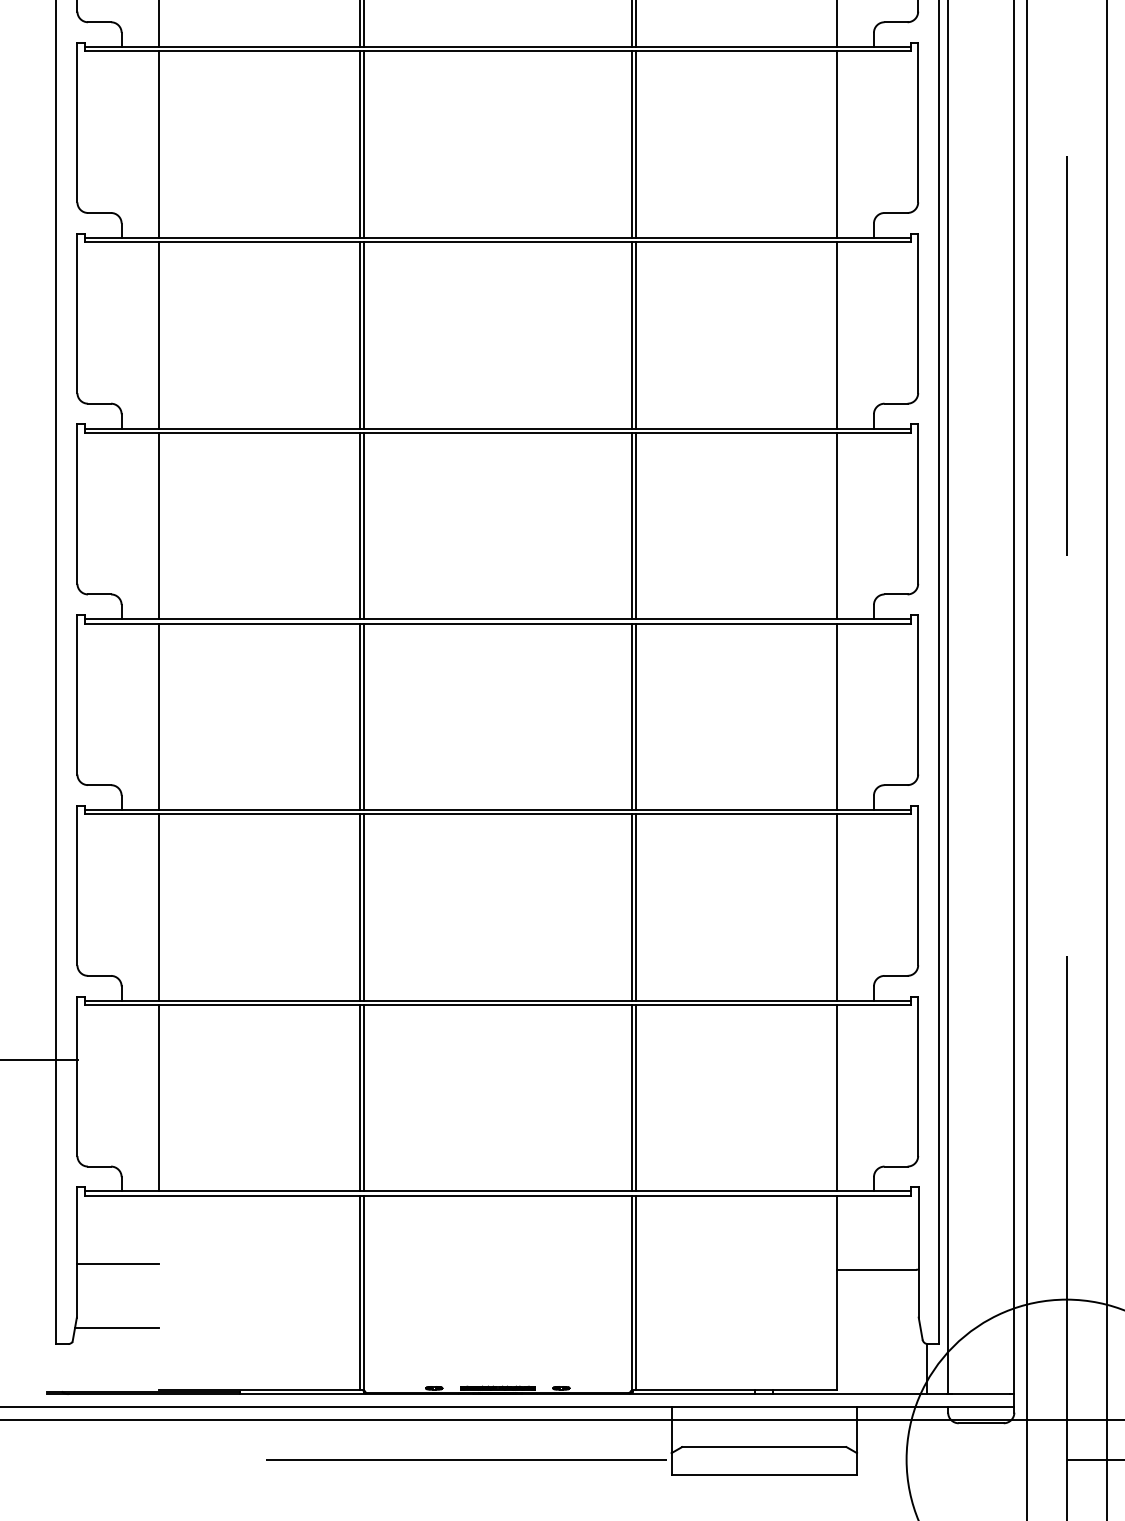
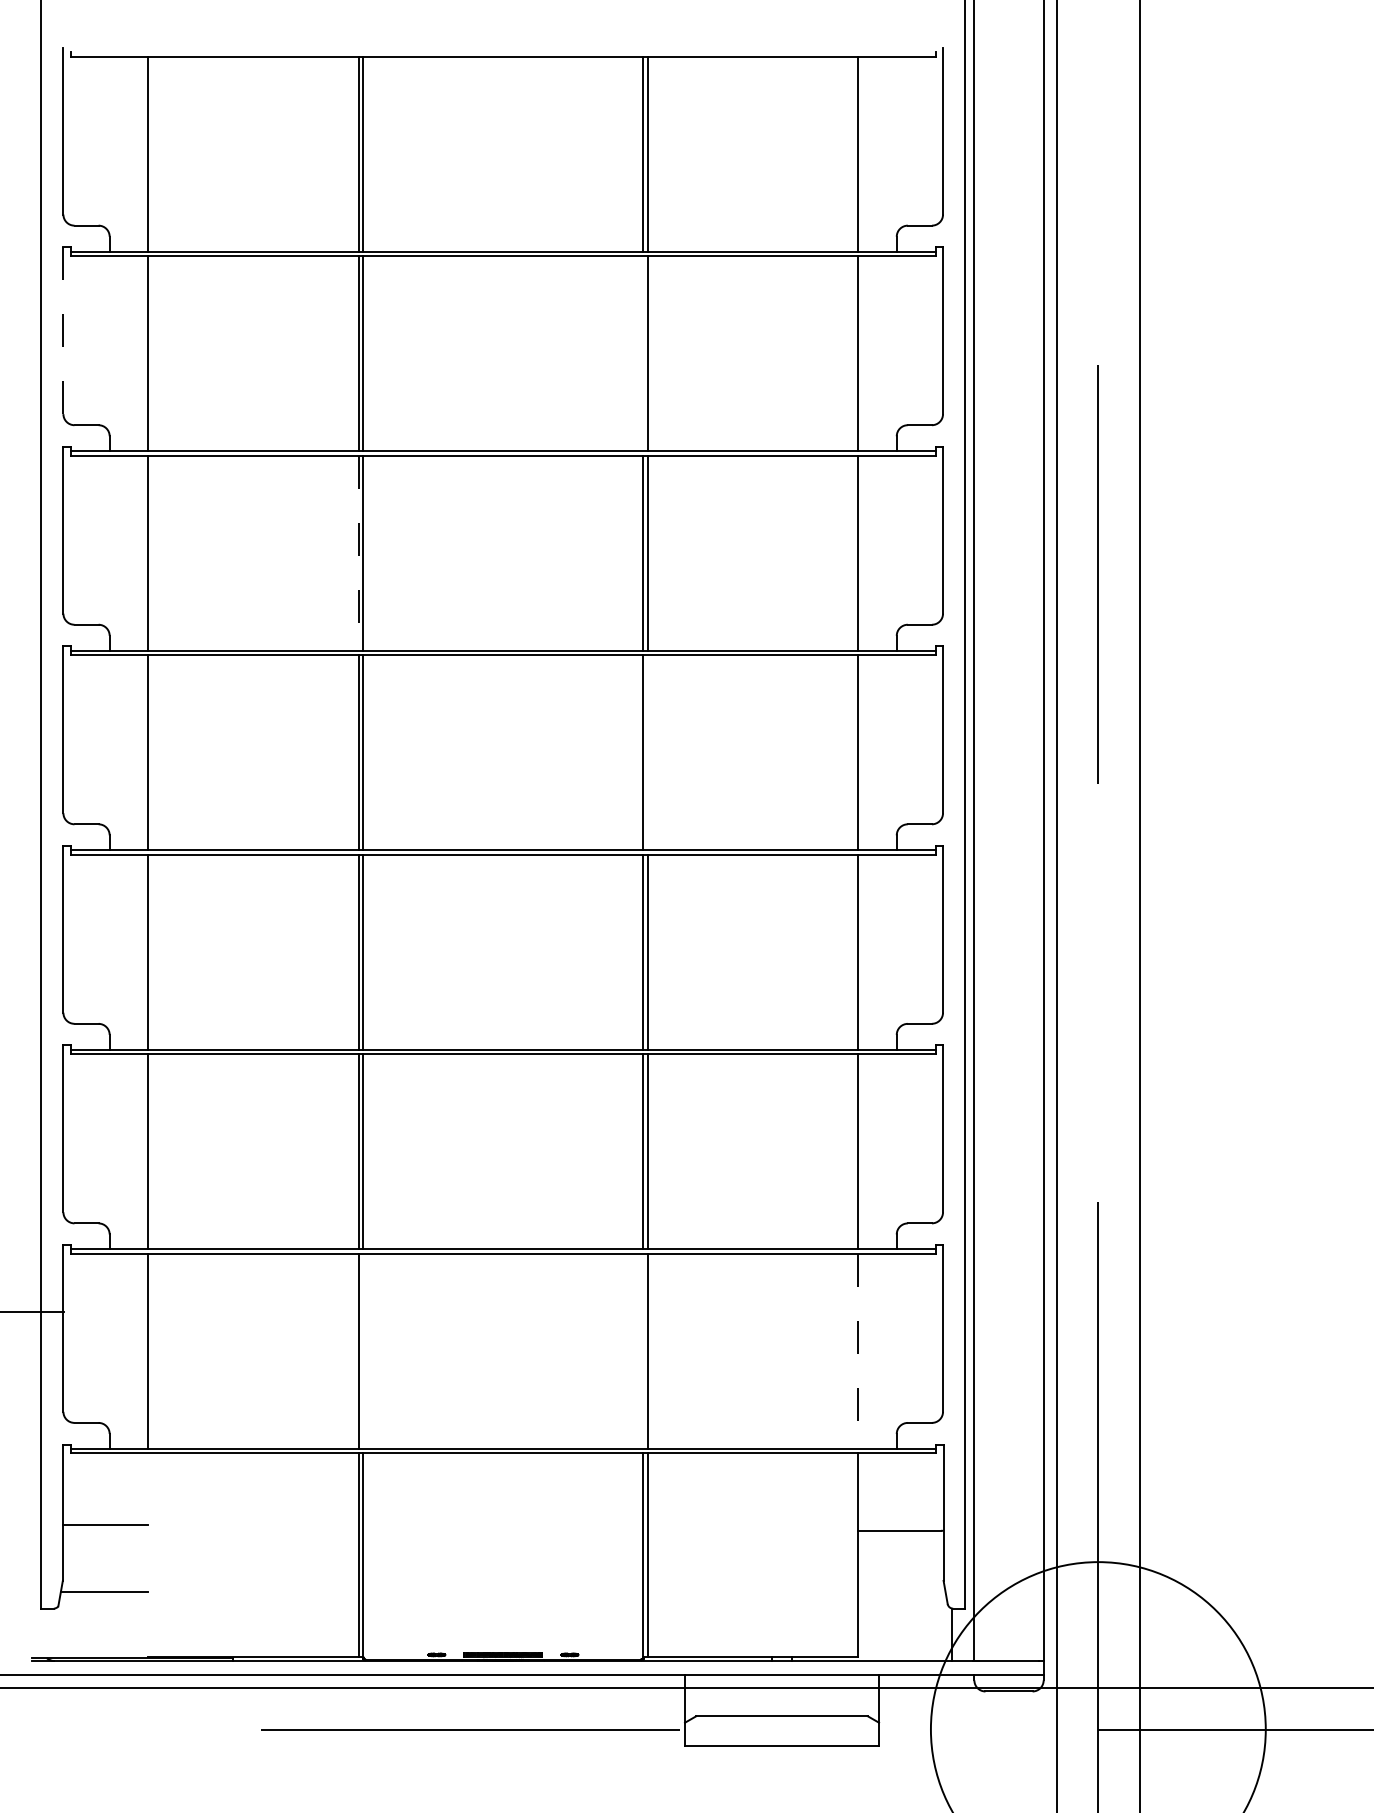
line: (77, 122) -> (63, 330), solid -> dashed
line: (631, 144) -> (643, 353), removed
line: (359, 335) -> (358, 553), solid -> dashed
line: (635, 525) -> (647, 752), removed
line: (363, 1097) -> (362, 1350), removed
line: (631, 1097) -> (643, 1350), removed
line: (836, 1098) -> (857, 1351), solid -> dashed

